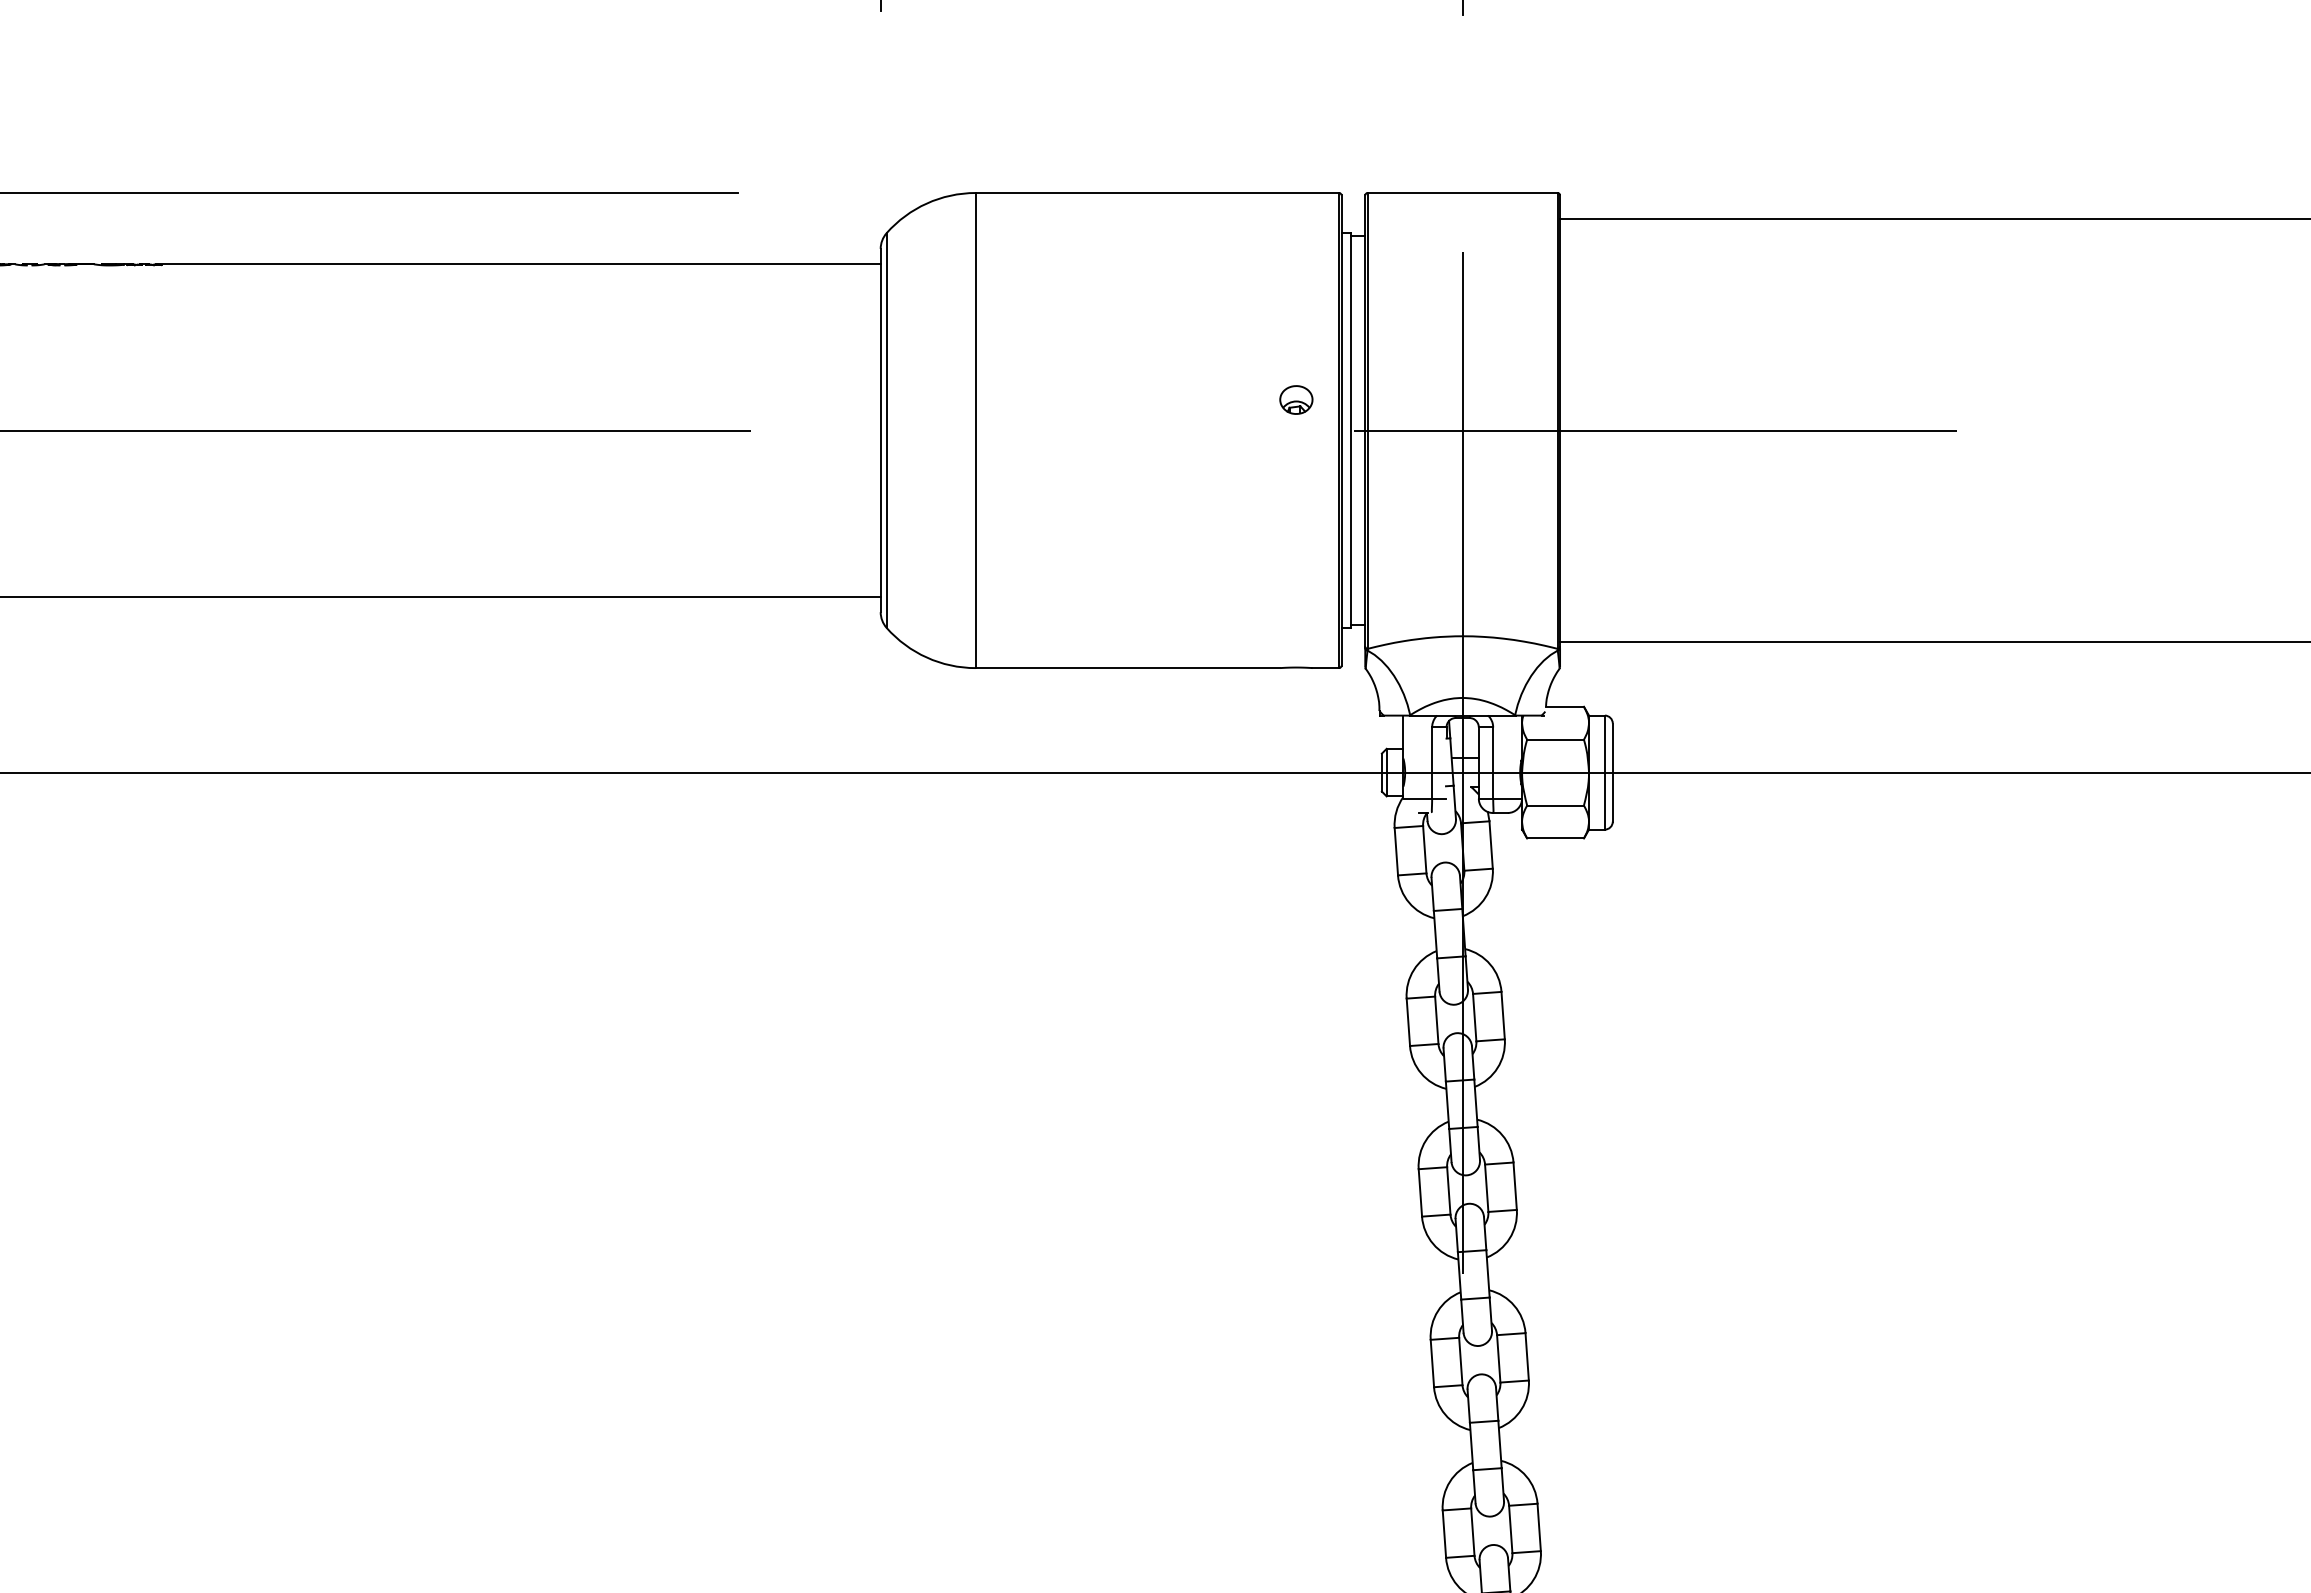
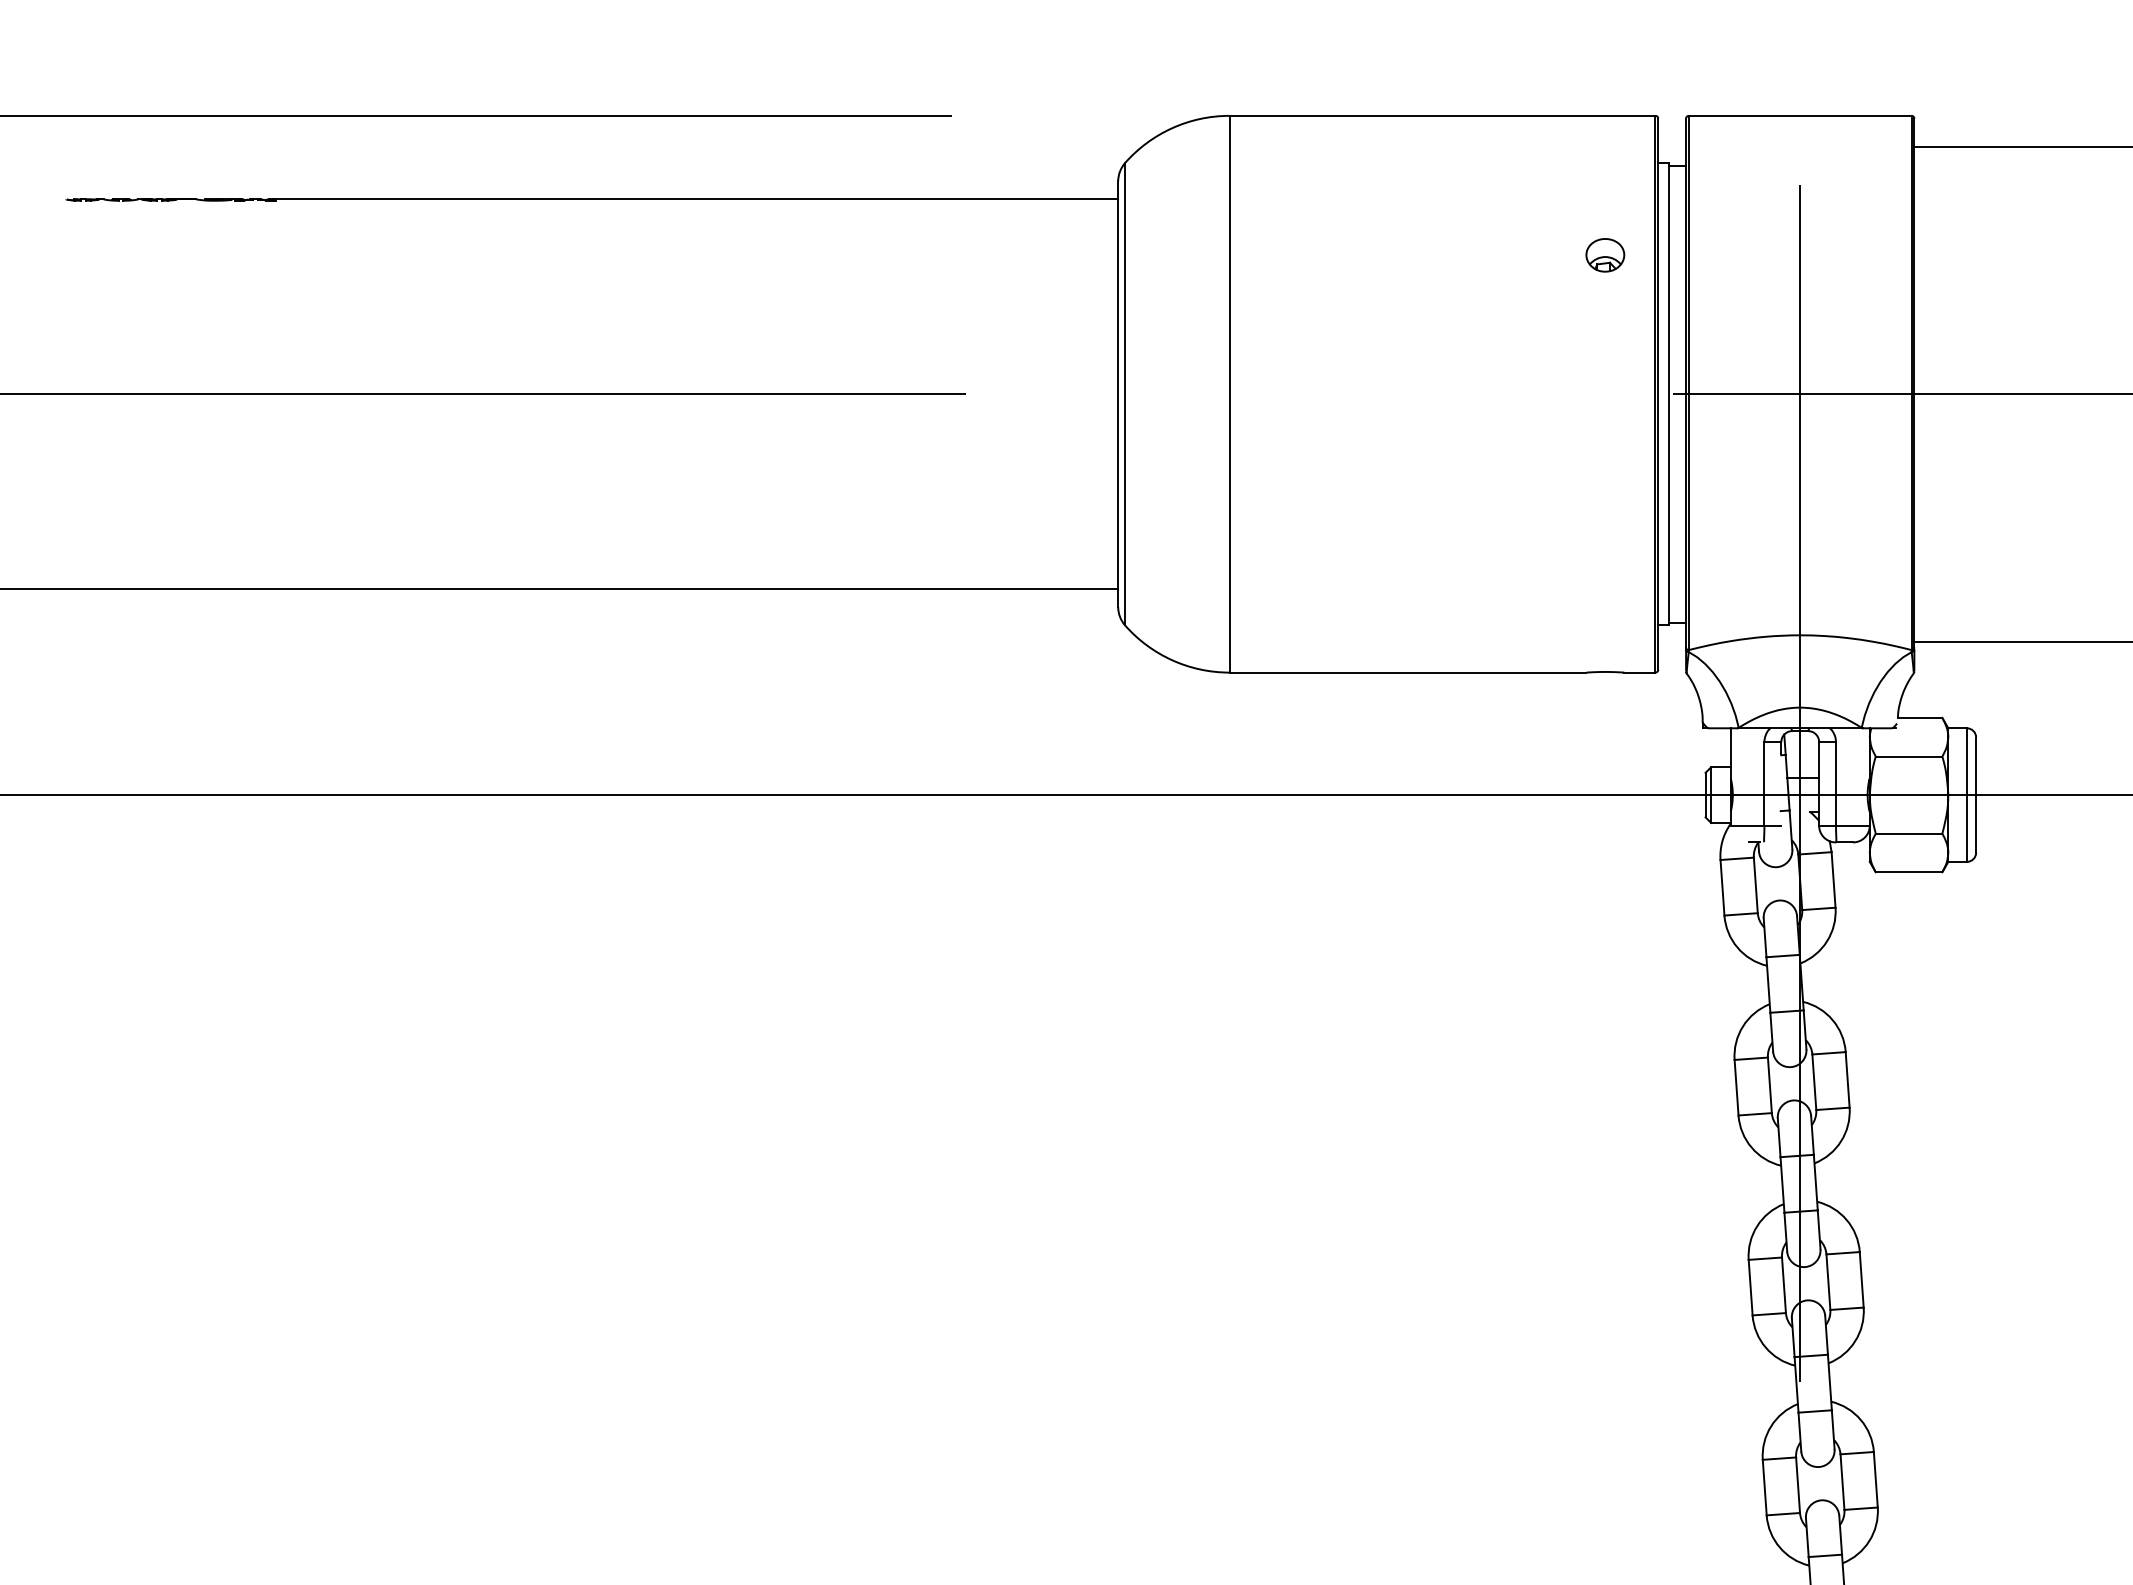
part: (1296, 399) -> (1605, 254), moved

